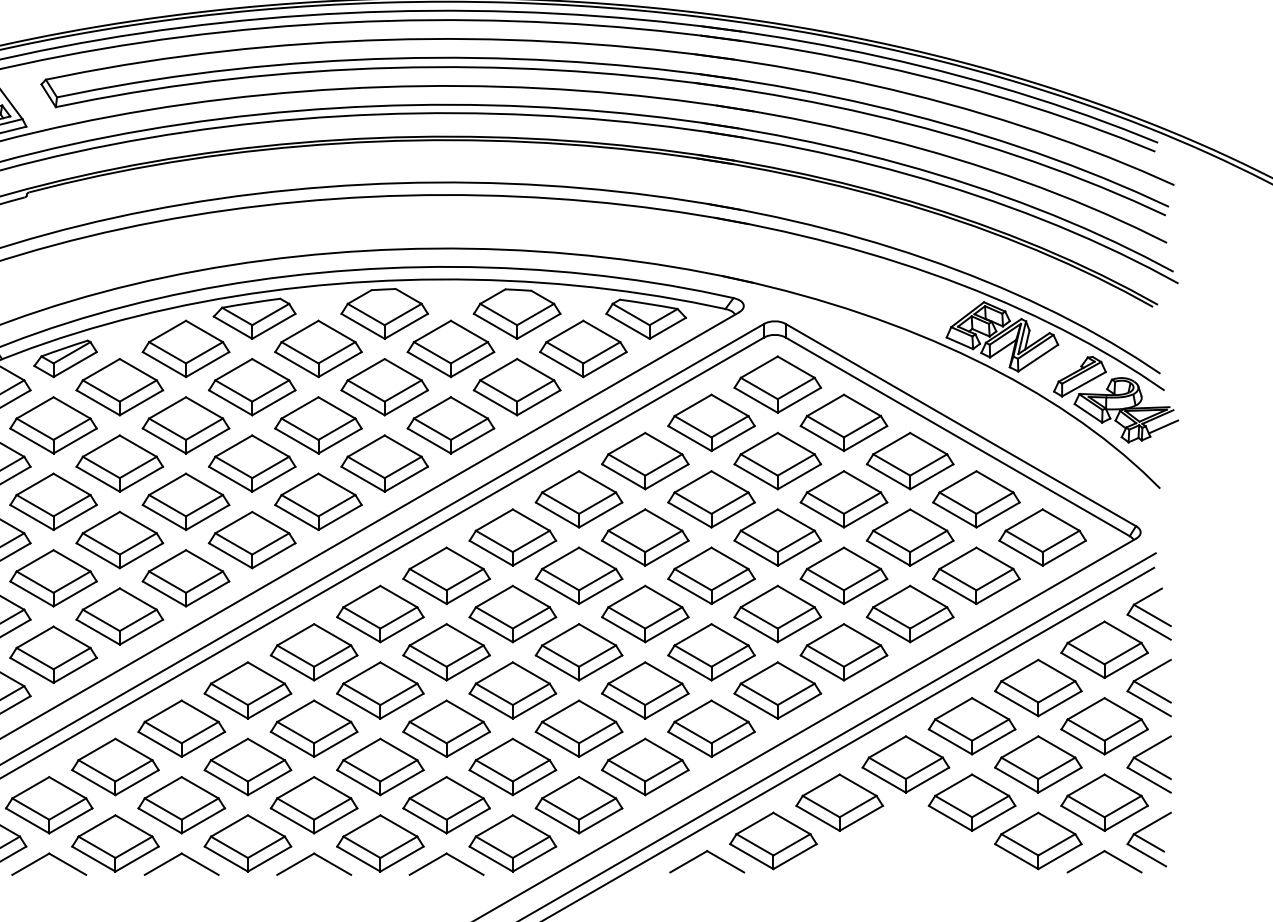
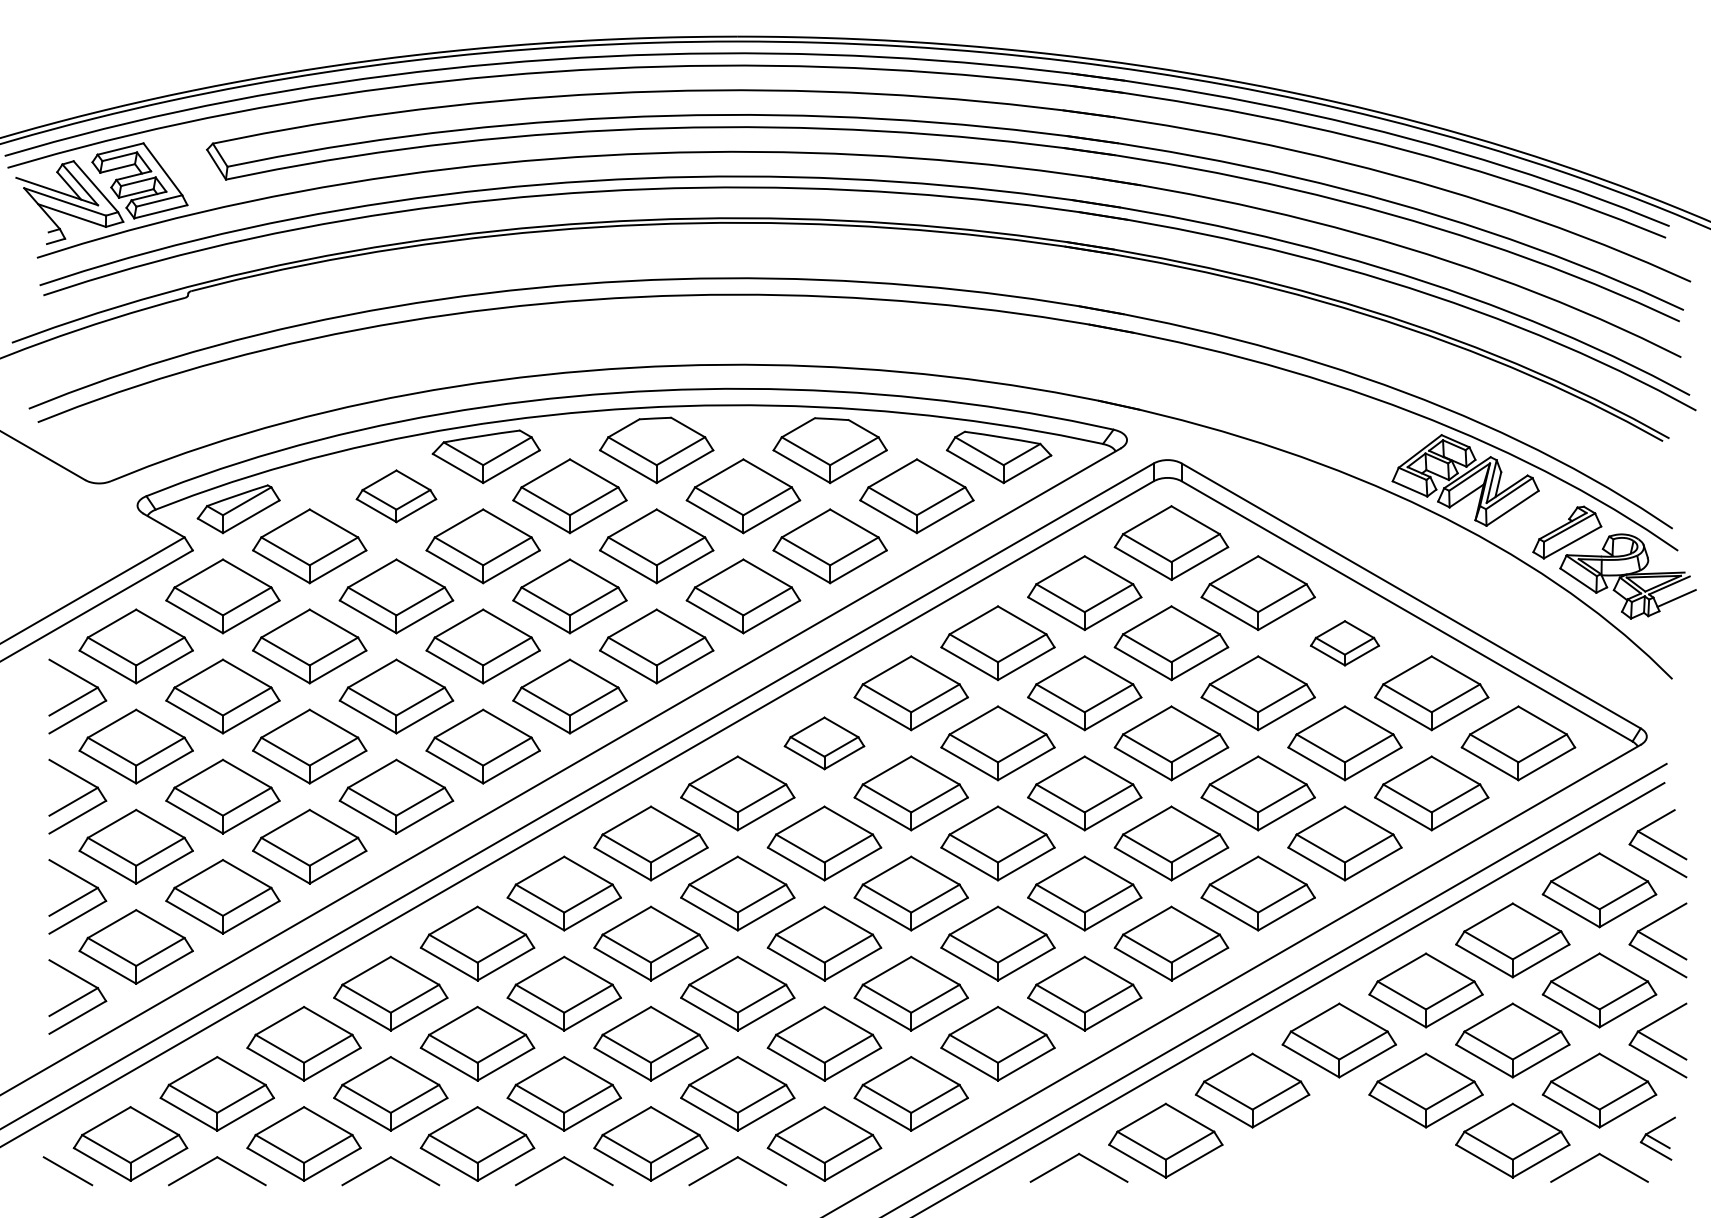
part: (186, 349) -> (396, 496), size x0.7
part: (909, 461) -> (1344, 643), size x0.6
part: (512, 537) -> (824, 743), size x0.7
part: (1148, 839) -> (1657, 1138), size x0.6

